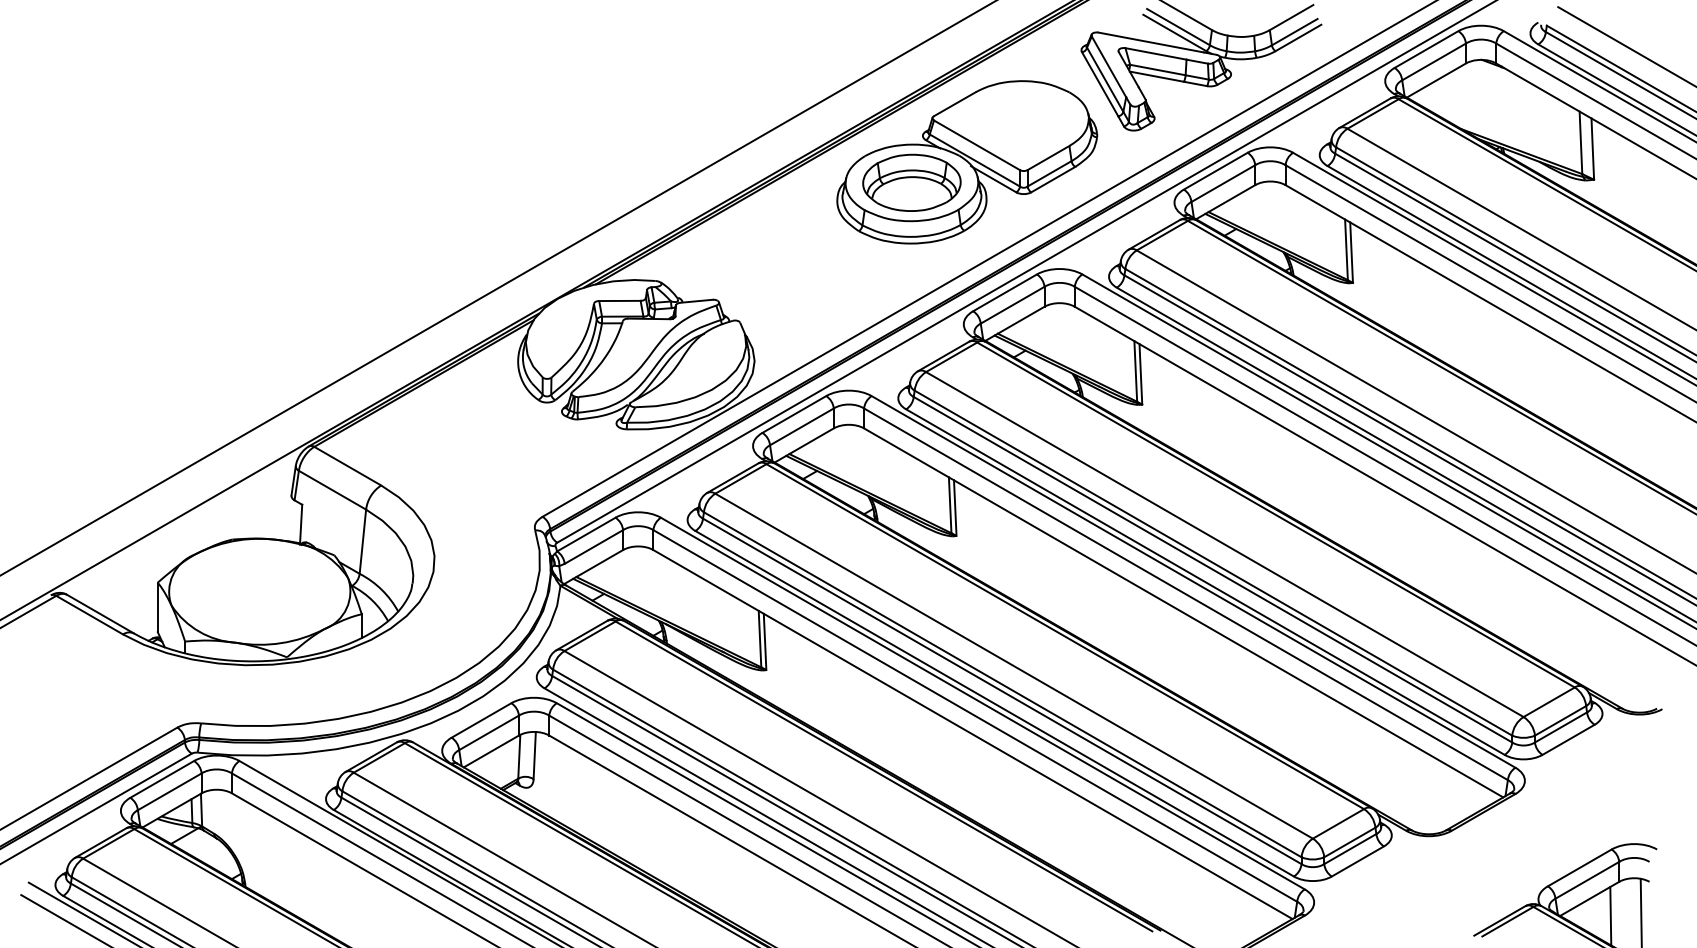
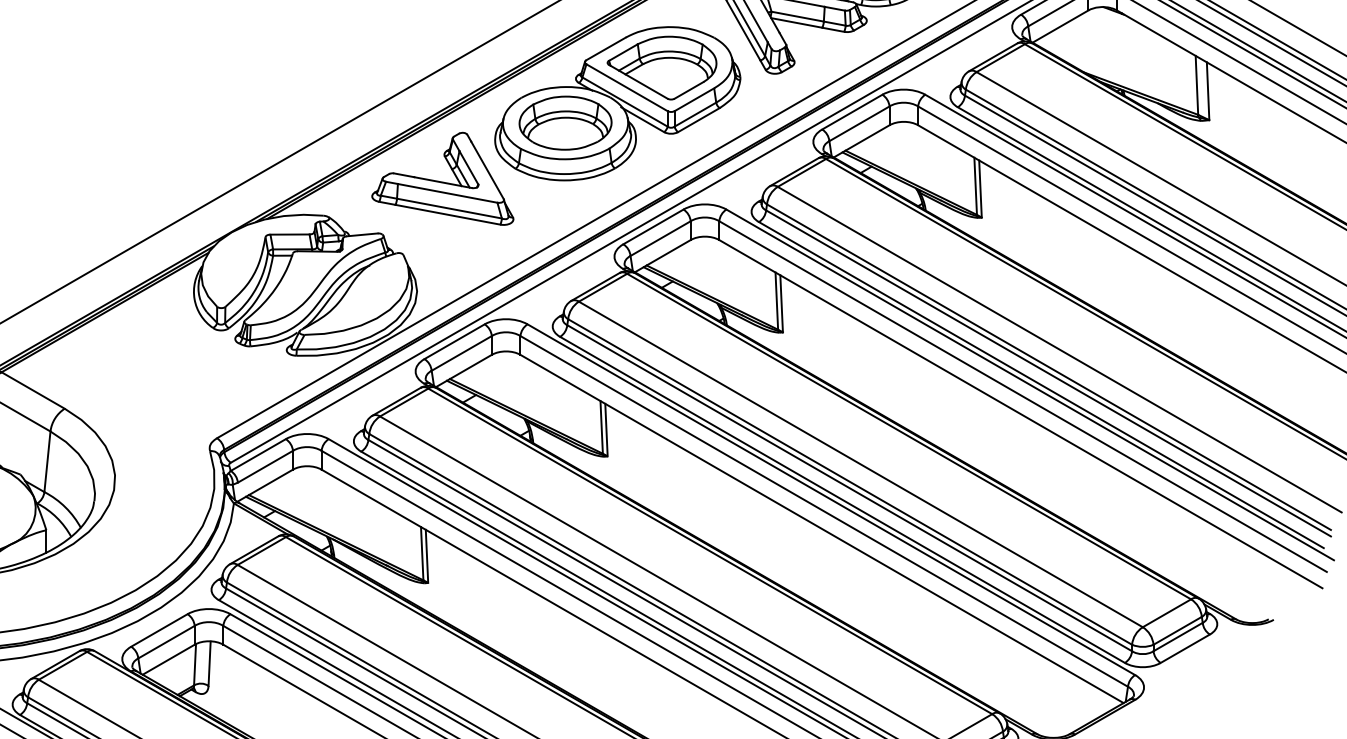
part: (1013, 124) -> (661, 68), added
part: (781, 241) -> (442, 178), added

